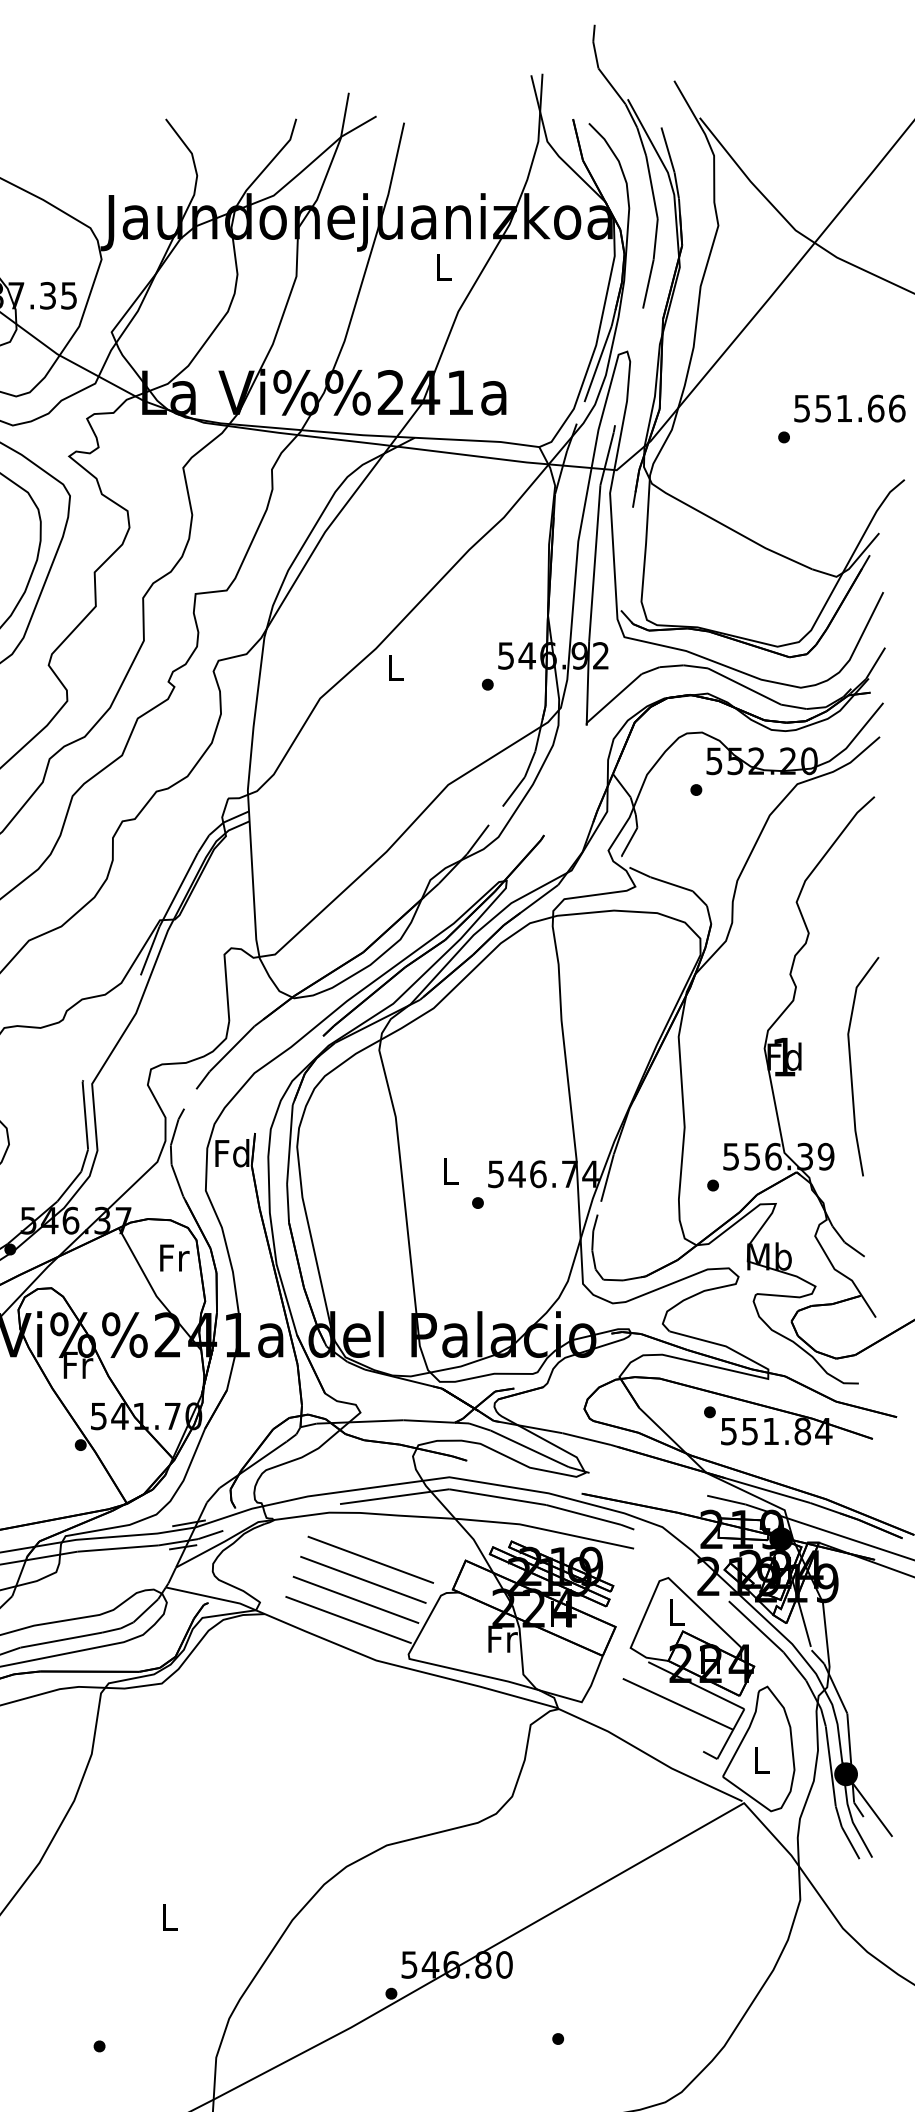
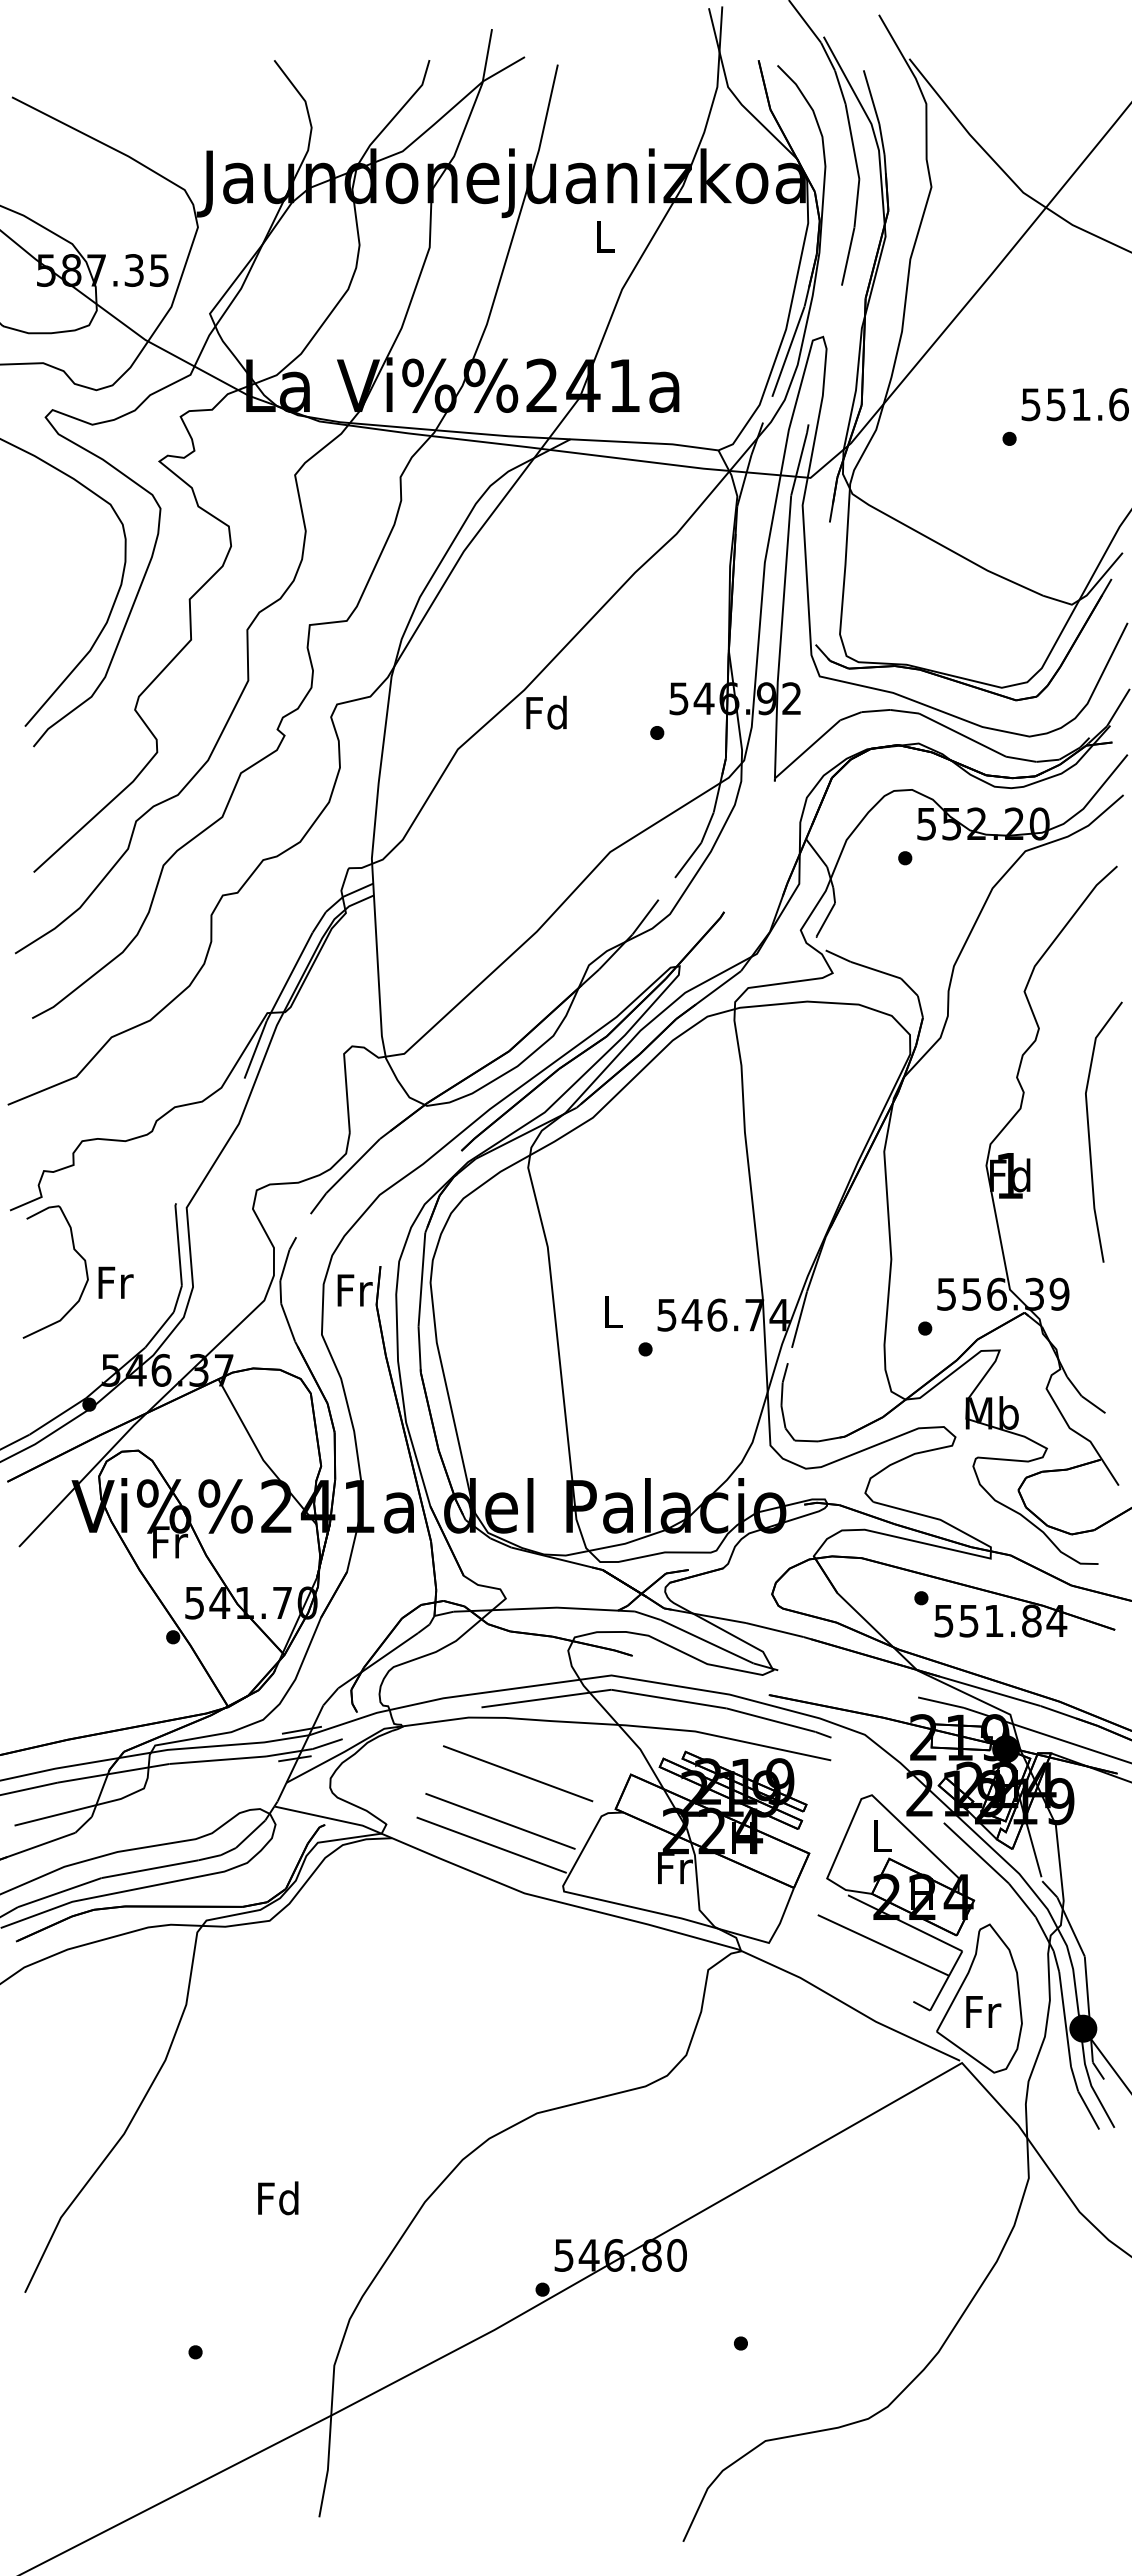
text: (394, 667) -> (546, 712), L -> Fd
line: (851, 1066) -> (1089, 1131), moved
text: (232, 1152) -> (353, 1289), Fd -> Fr
text: (174, 1257) -> (115, 1282), moved
line: (363, 1579) -> (509, 1797), removed
text: (762, 1759) -> (983, 2011), L -> Fr
text: (169, 1917) -> (278, 2198), L -> Fd

